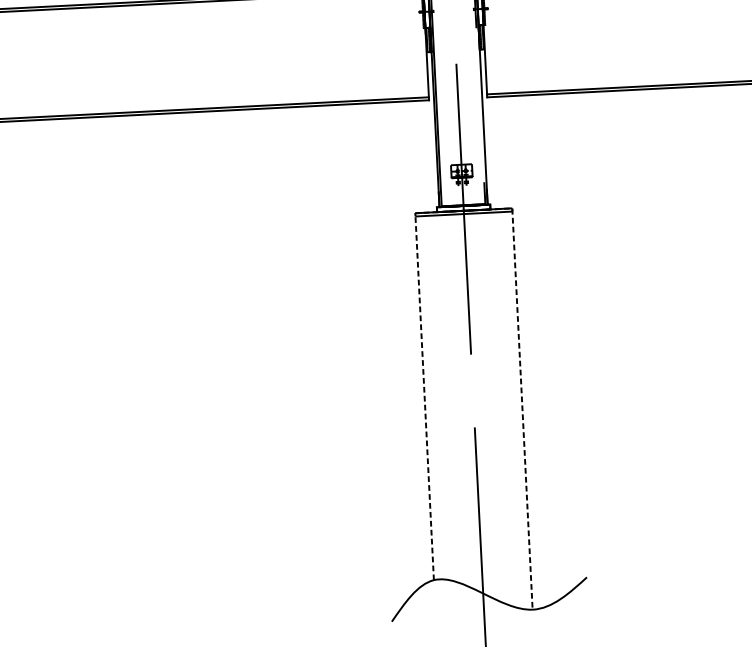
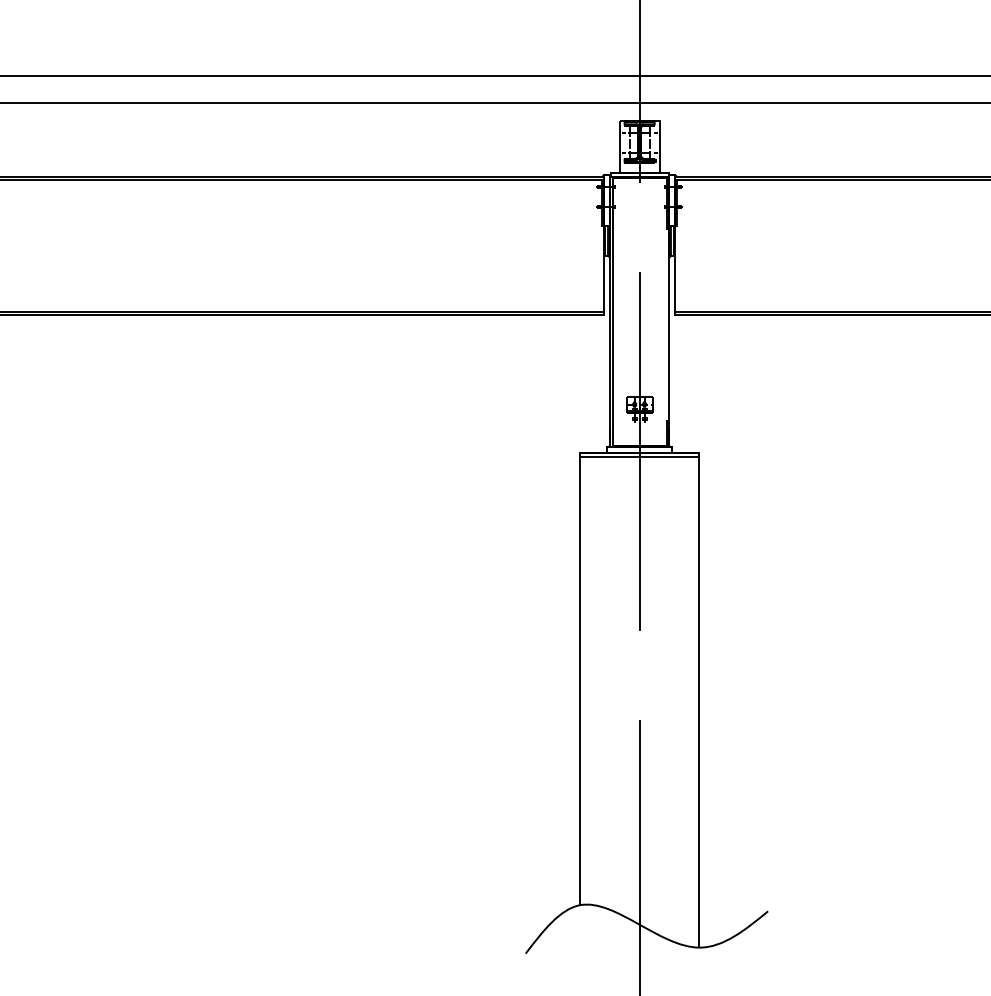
line: (481, 210) -> (661, 453), dashed -> solid

